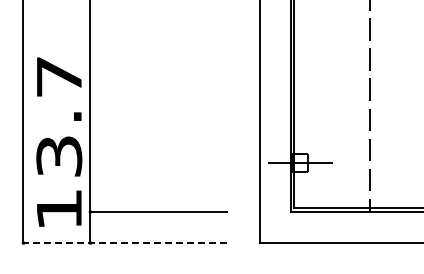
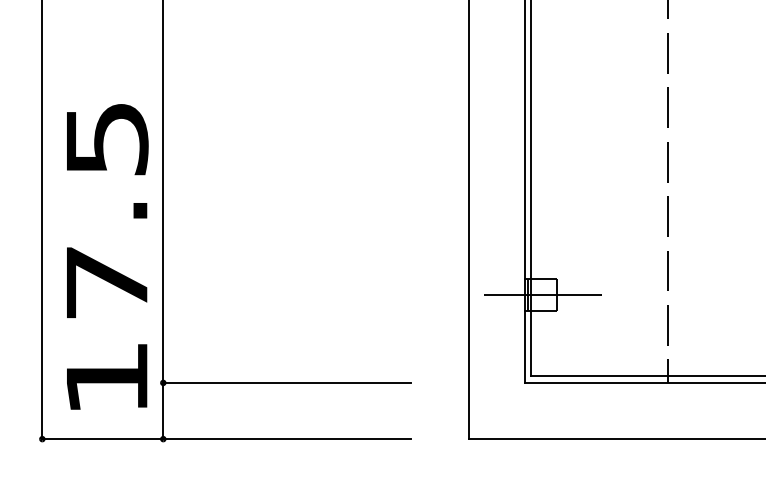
text: (59, 116) -> (107, 210), 13.7 -> 17.5
line: (125, 243) -> (226, 439), dashed -> solid

